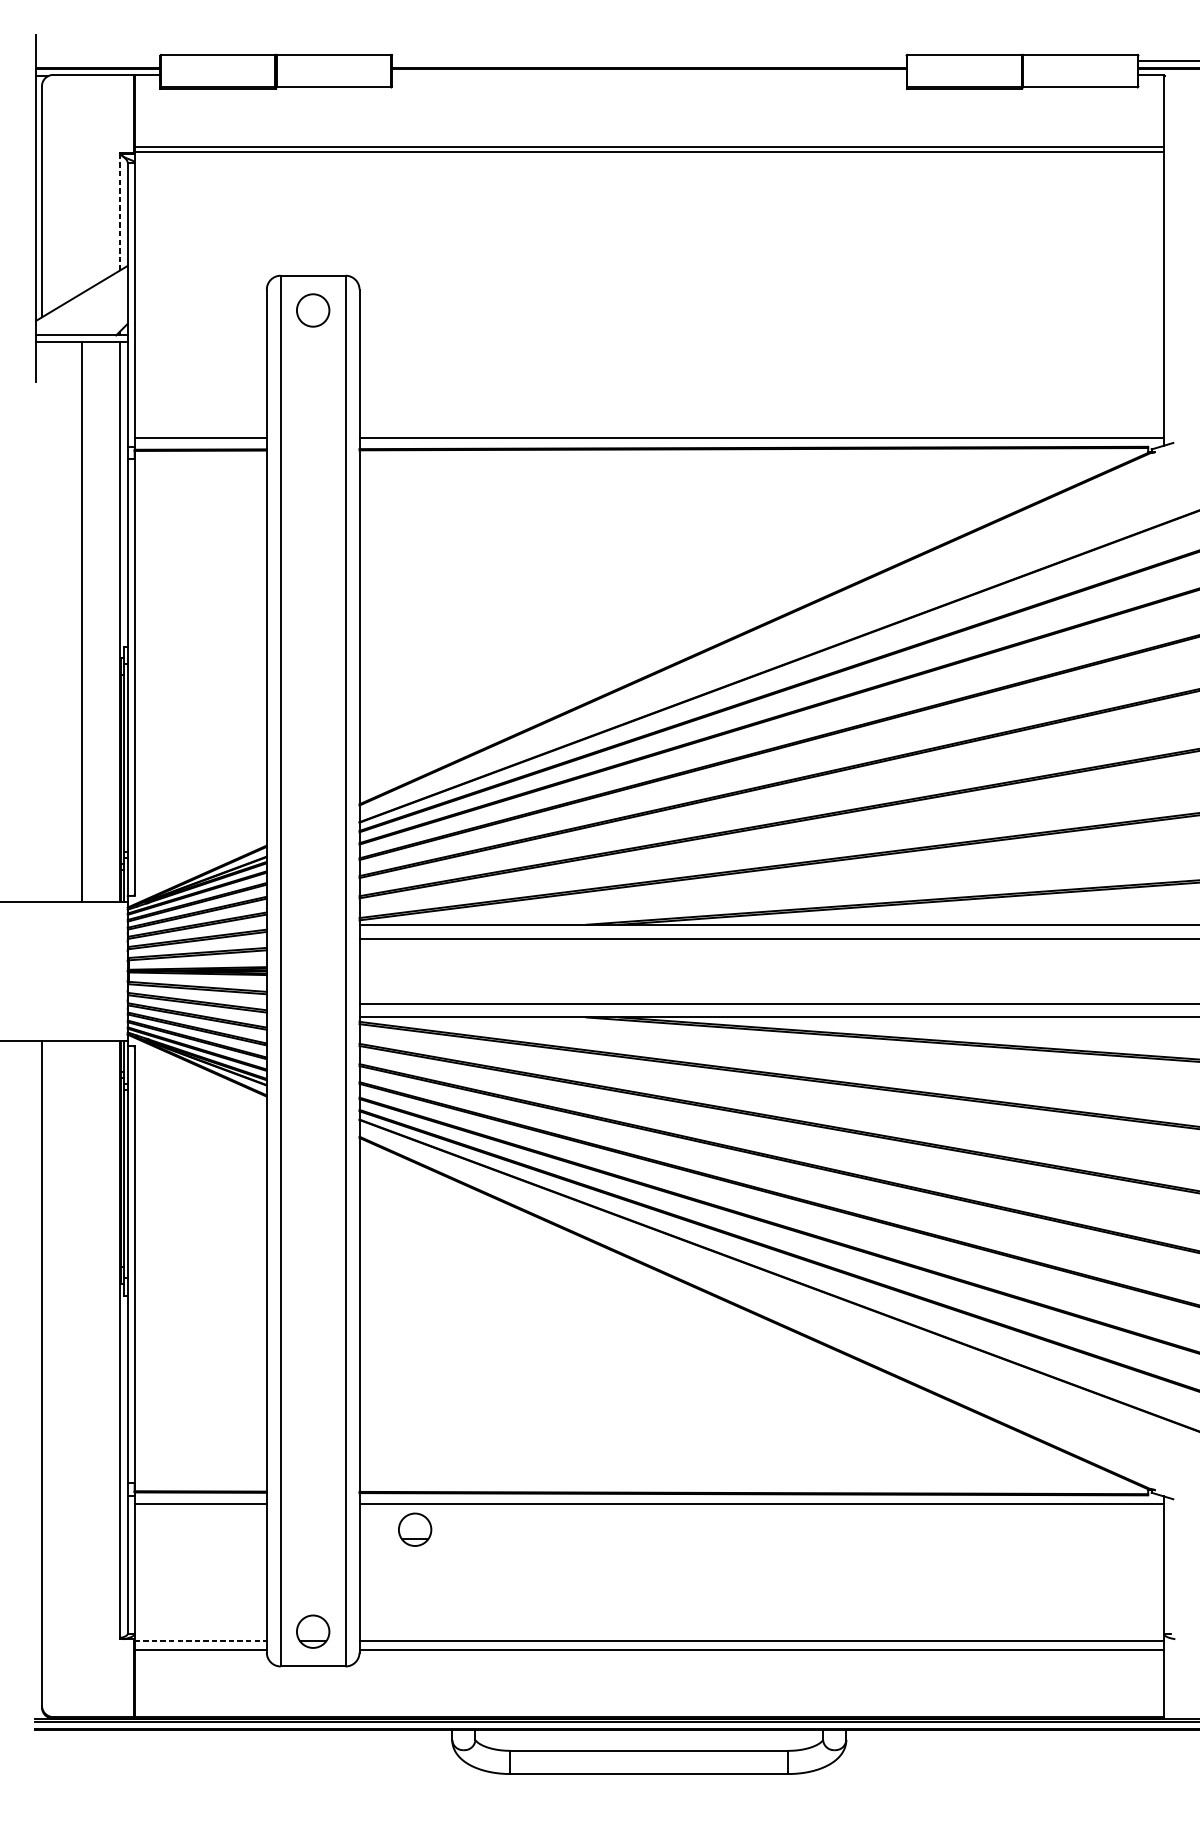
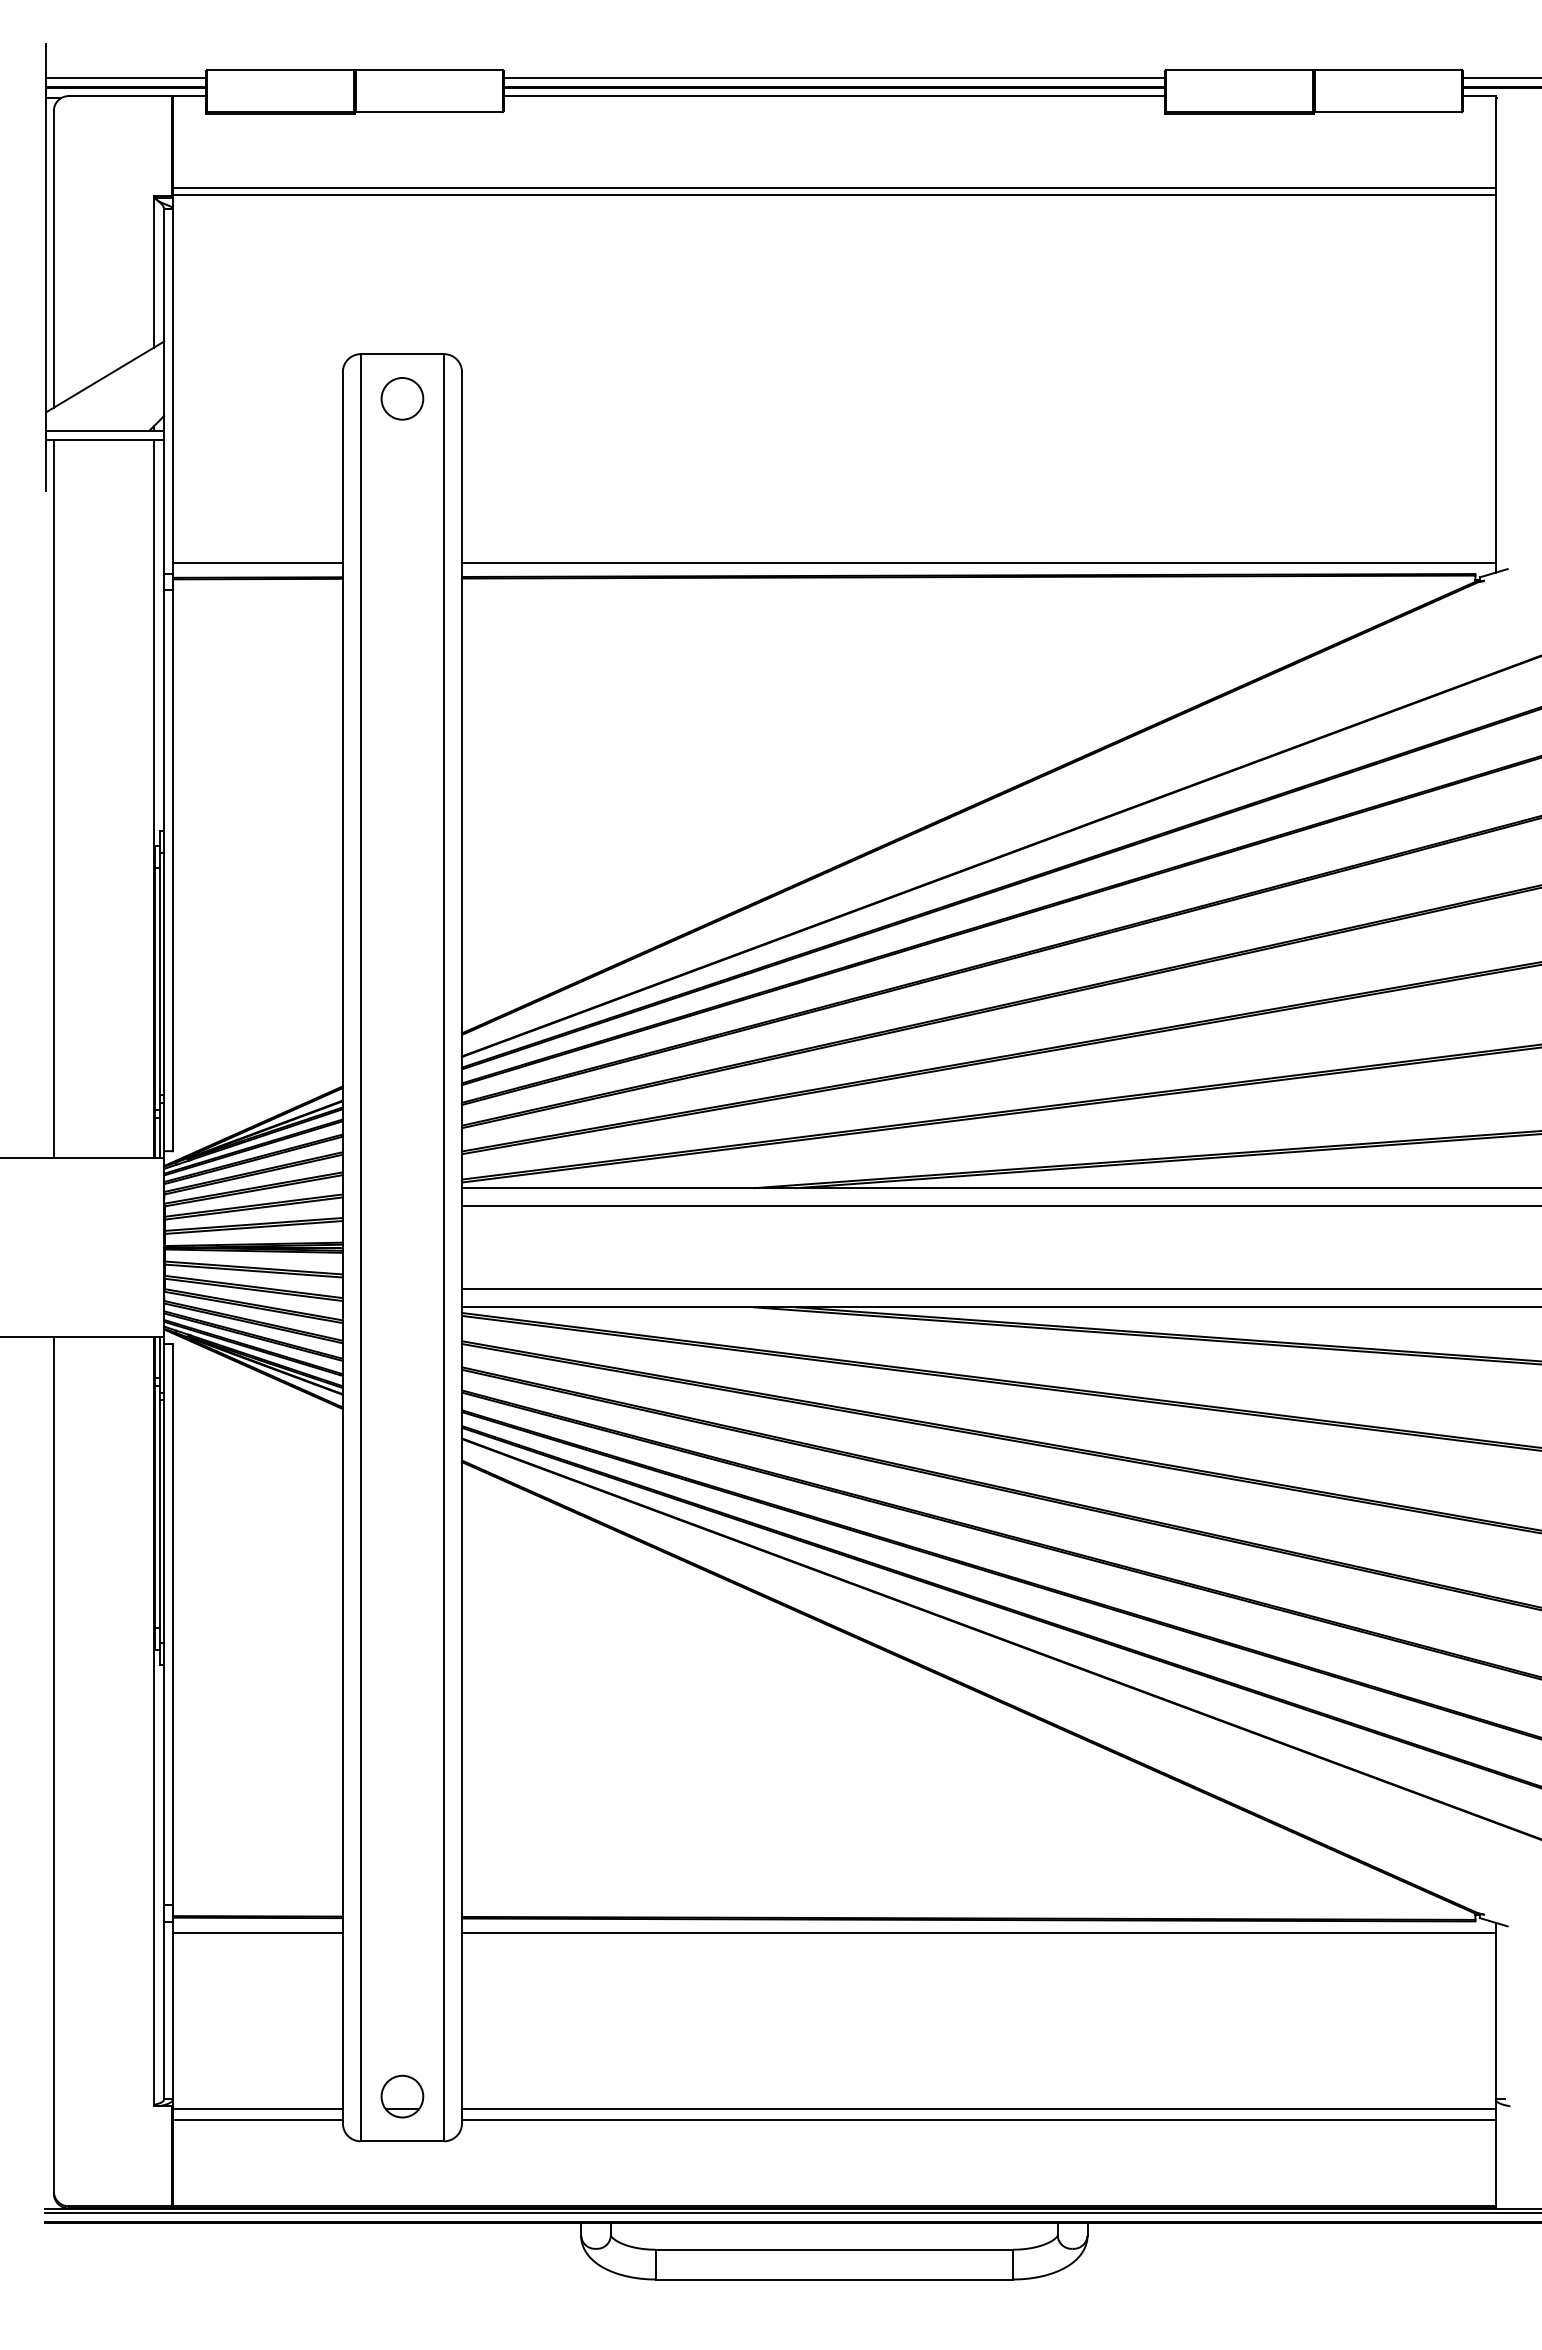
line: (97, 61) -> (125, 78), added
line: (648, 61) -> (833, 78), added
line: (648, 75) -> (833, 96), added
line: (120, 212) -> (154, 273), dashed -> solid
line: (82, 621) -> (53, 798), moved
part: (415, 1529) -> (533, 1965), removed
line: (200, 1640) -> (257, 2108), dashed -> solid

